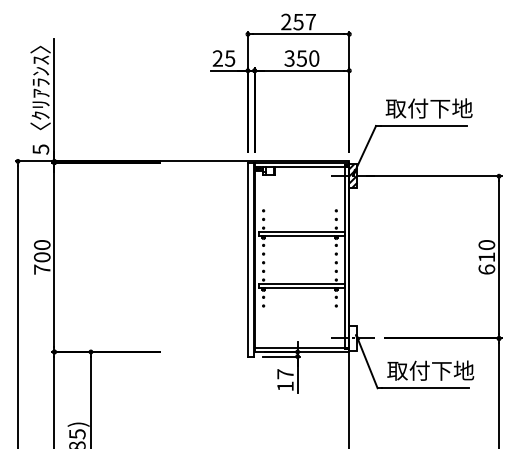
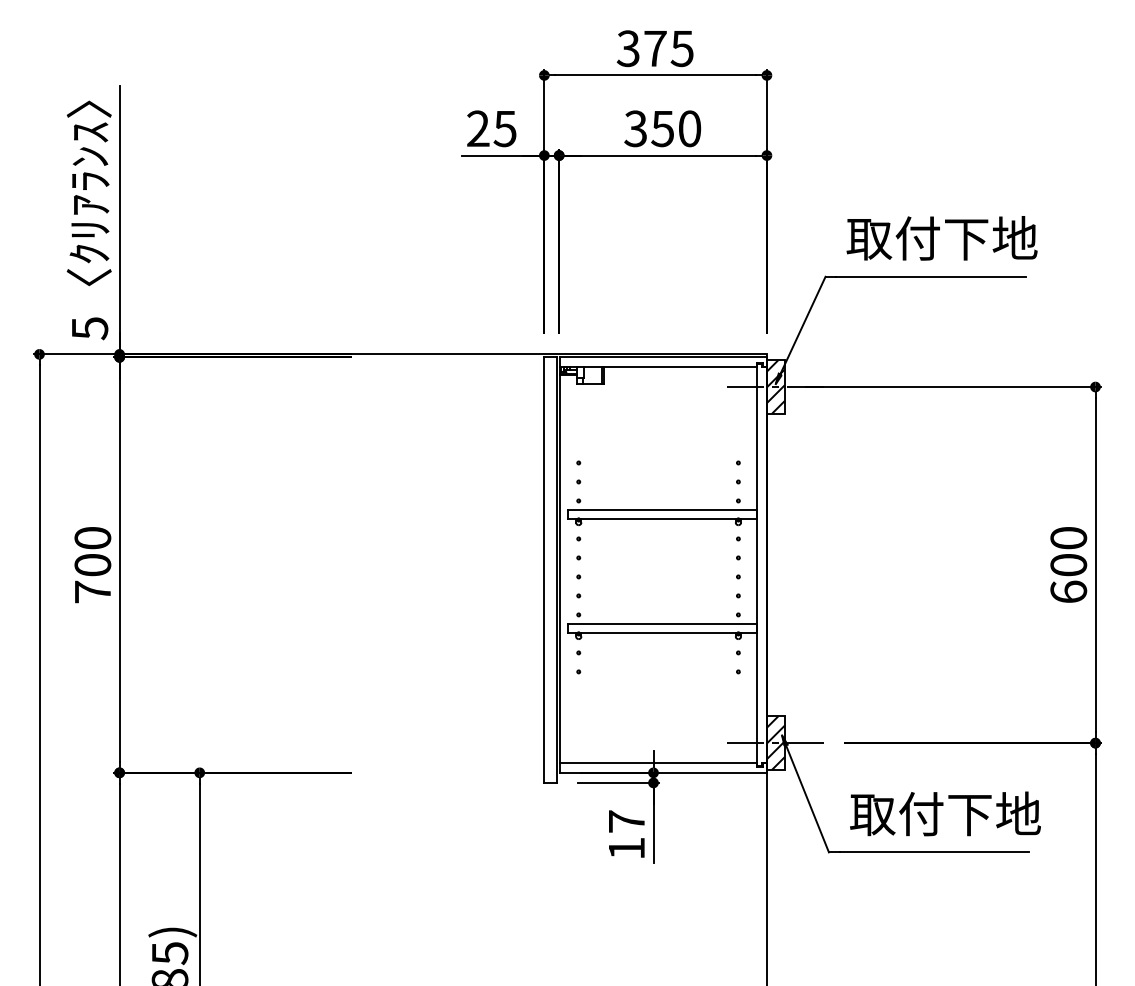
text: (298, 22) -> (655, 49), 257 -> 375
text: (486, 257) -> (1067, 565), 610 -> 600
hatch: (353, 338) -> (776, 743), added

